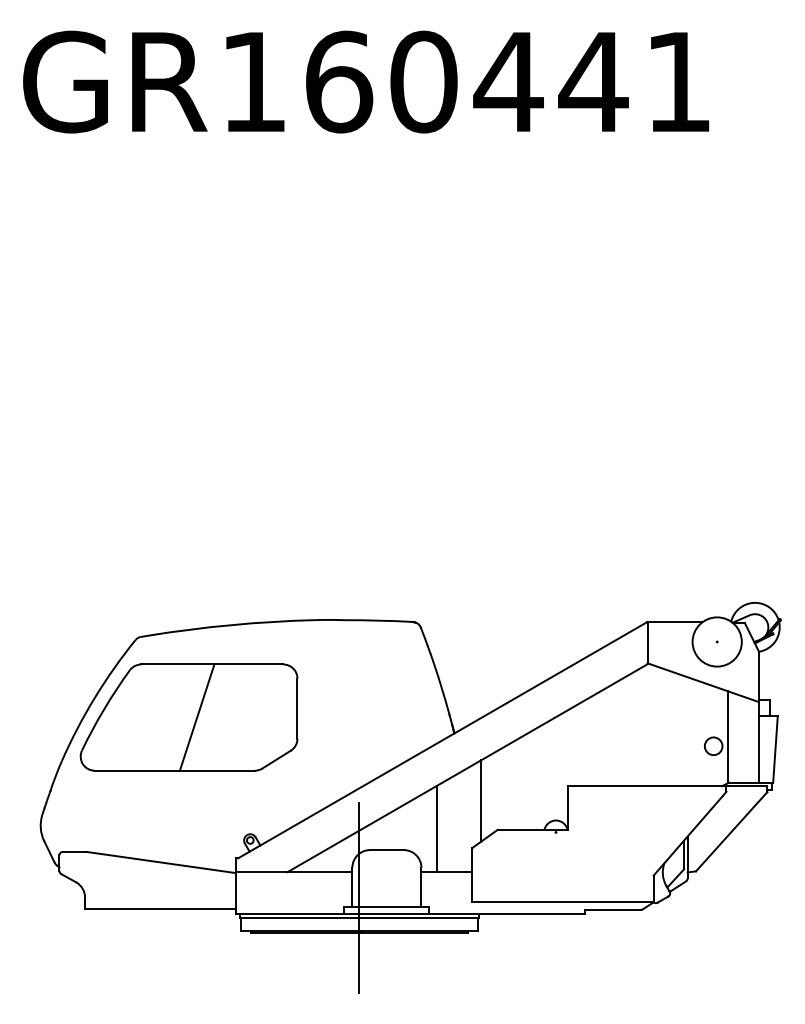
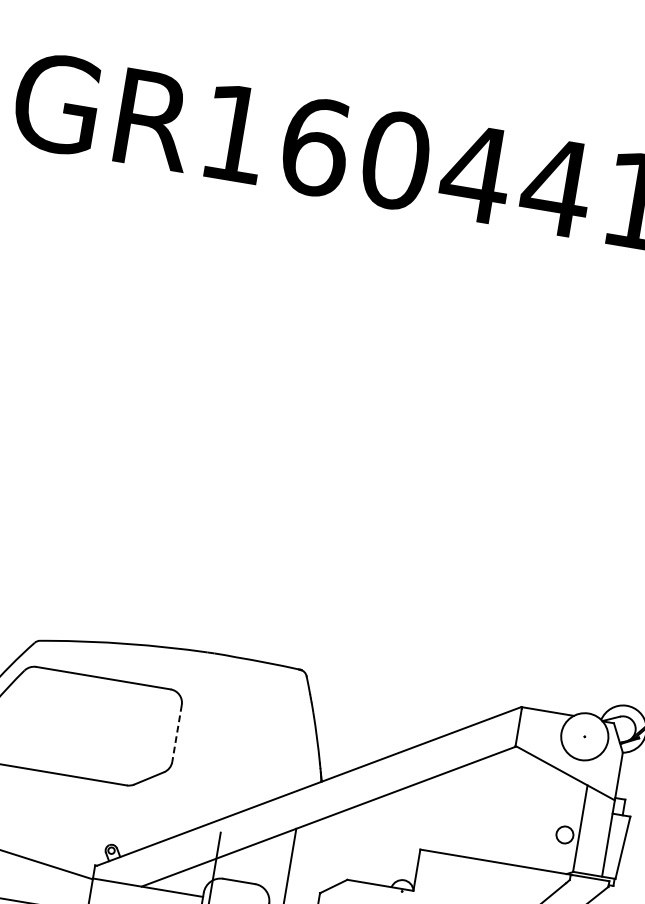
line: (297, 709) -> (176, 734), solid -> dashed
line: (196, 717) -> (80, 725), removed
line: (481, 800) -> (336, 849), removed

